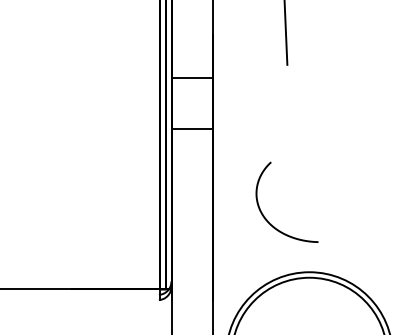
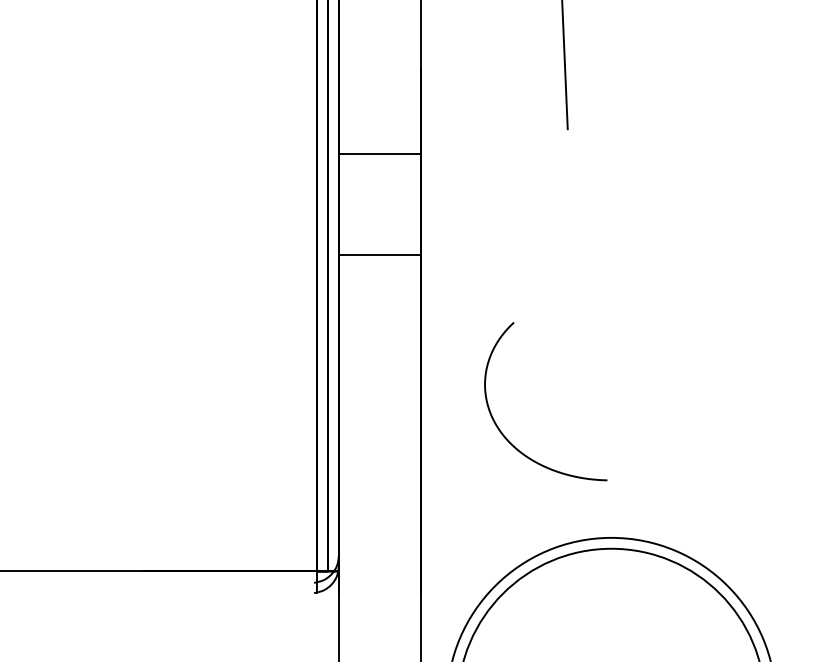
curve: (264, 215) -> (500, 427), moved

